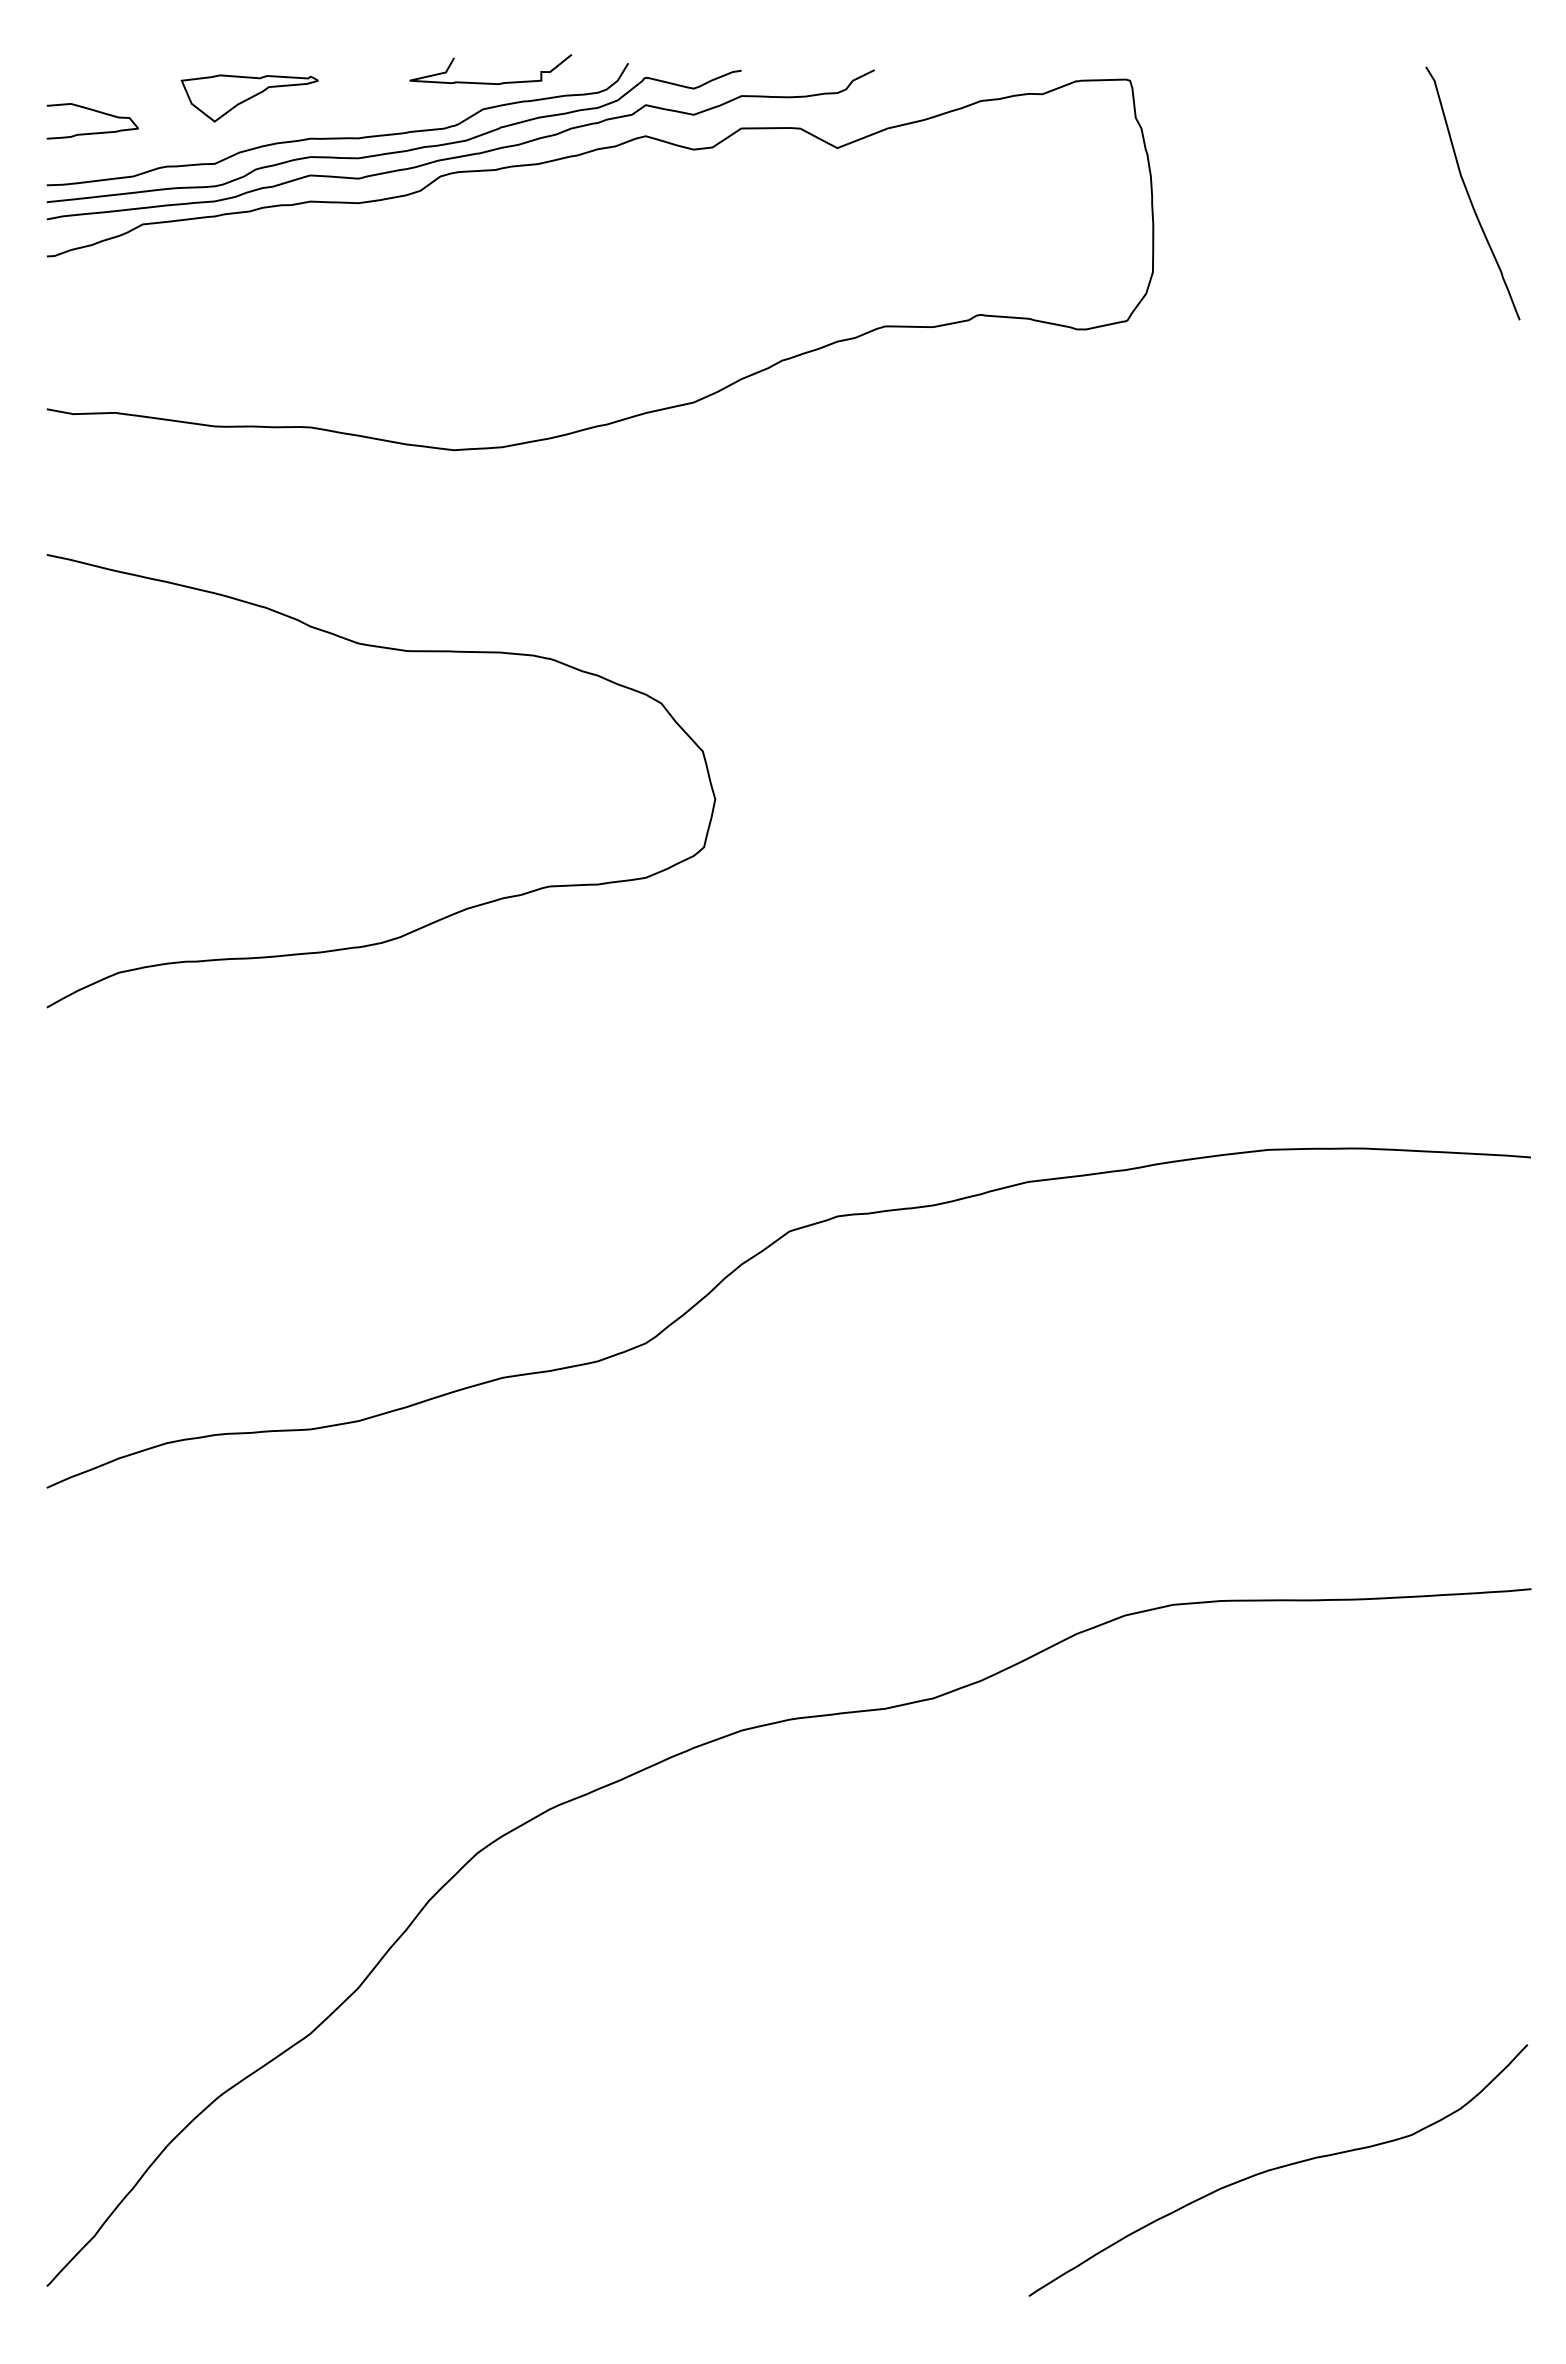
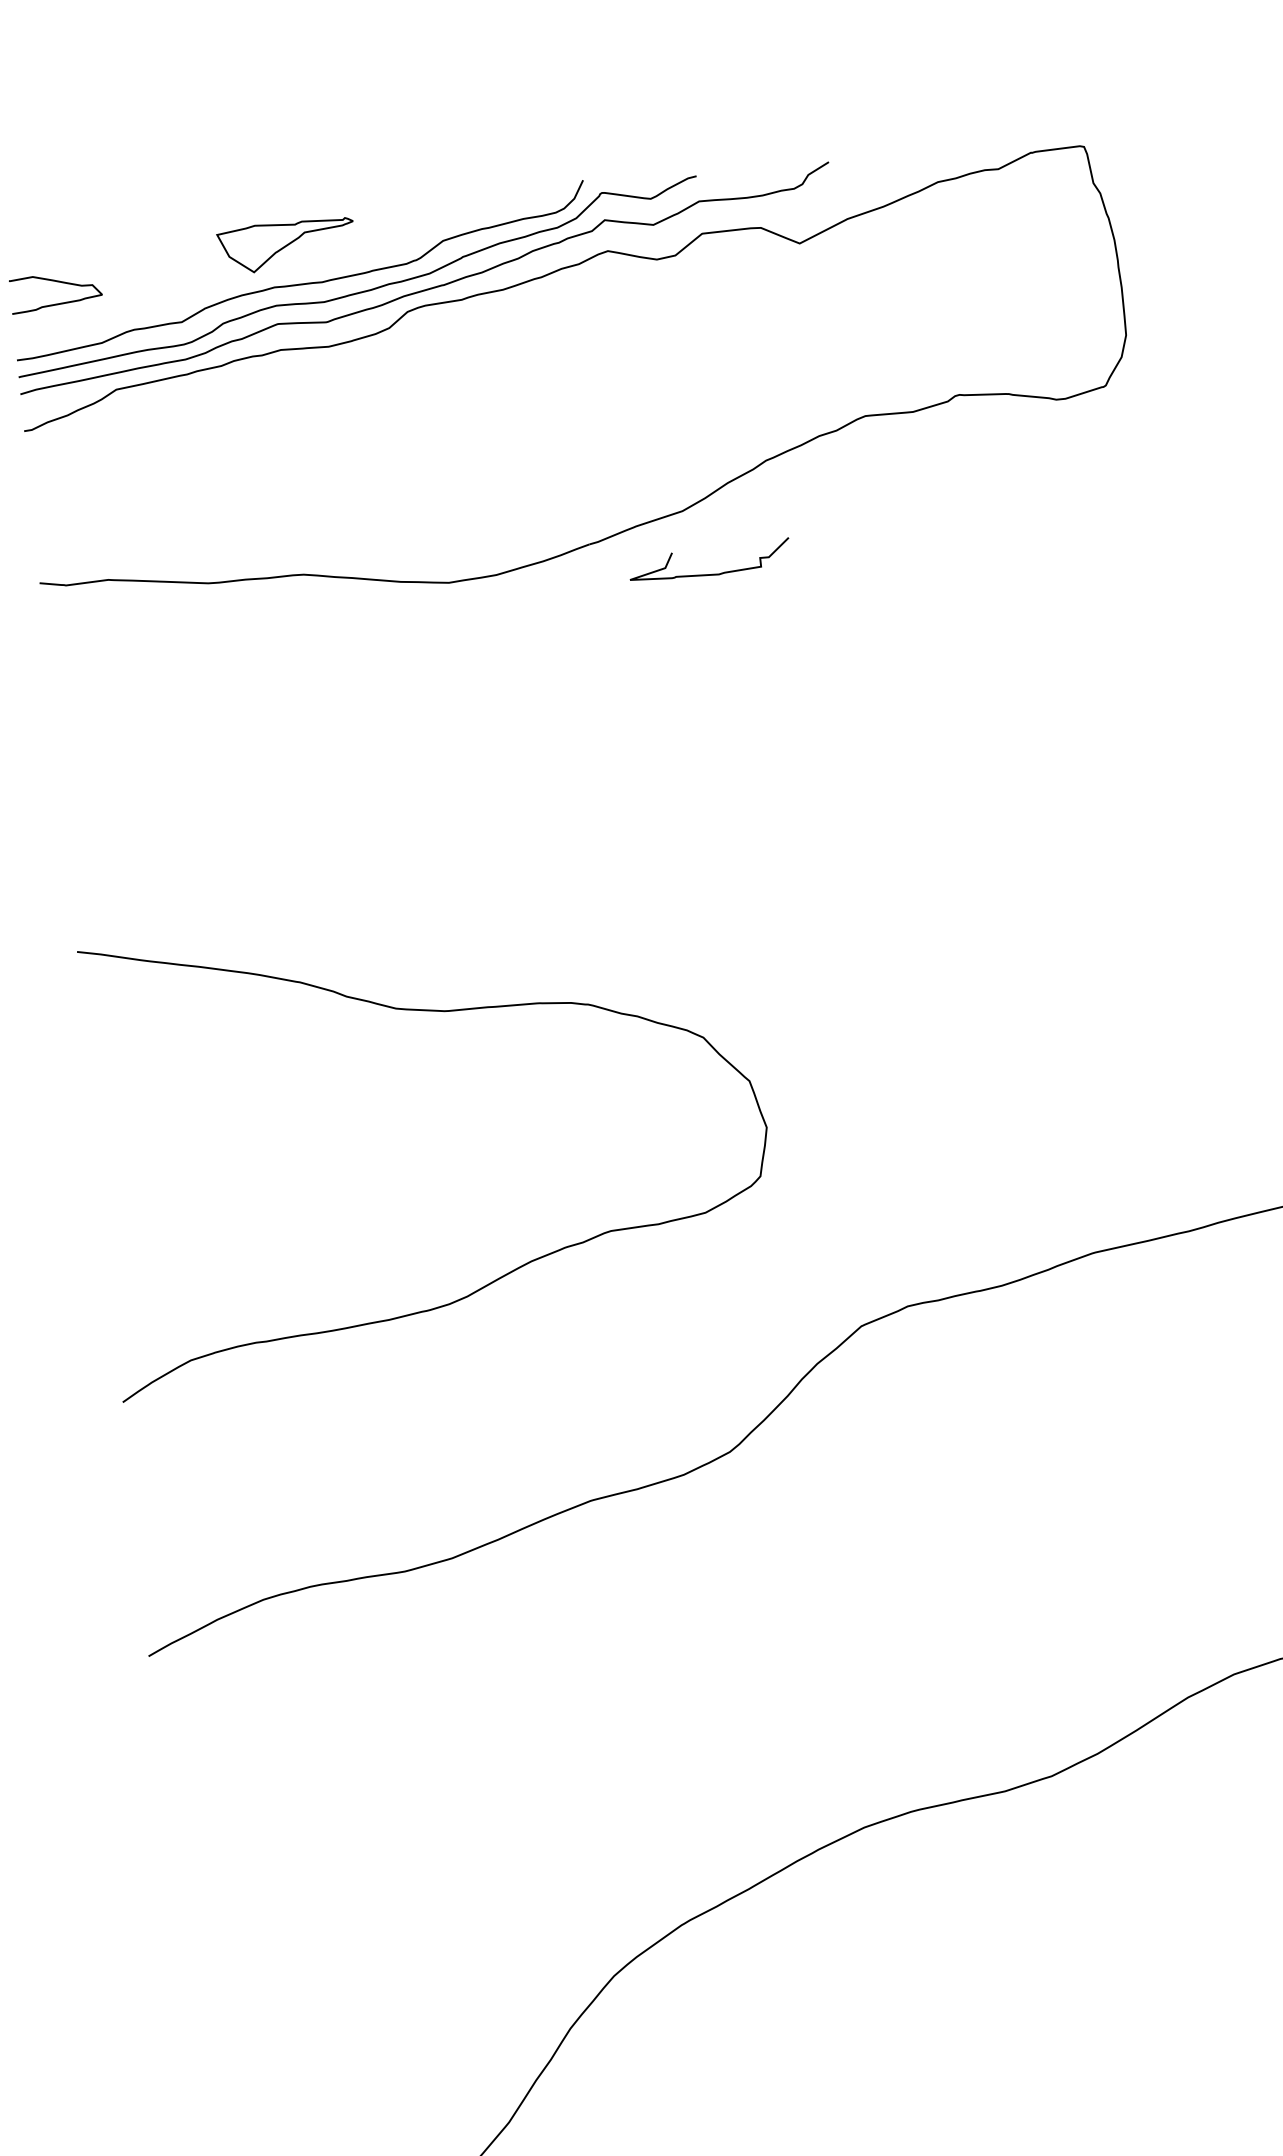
curve: (490, 82) -> (710, 573), moved
part: (249, 98) -> (286, 245), moved
curve: (401, 651) -> (439, 1012), moved

